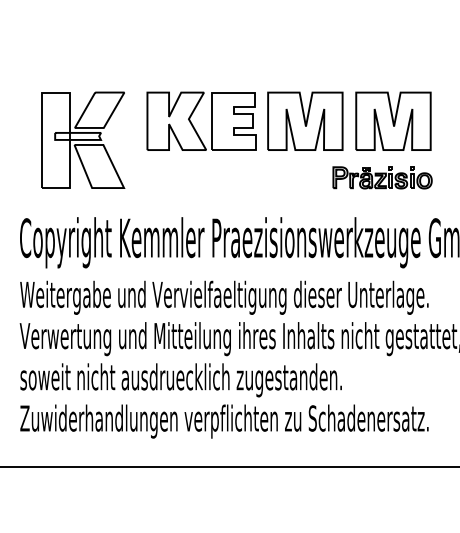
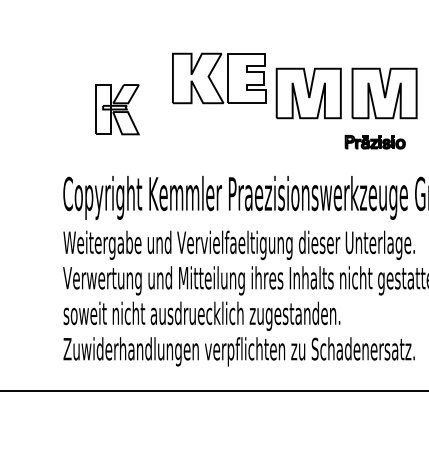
part: (193, 124) -> (212, 81), moved
part: (83, 139) -> (117, 109), size x0.6
part: (382, 178) -> (375, 142), size x0.7

